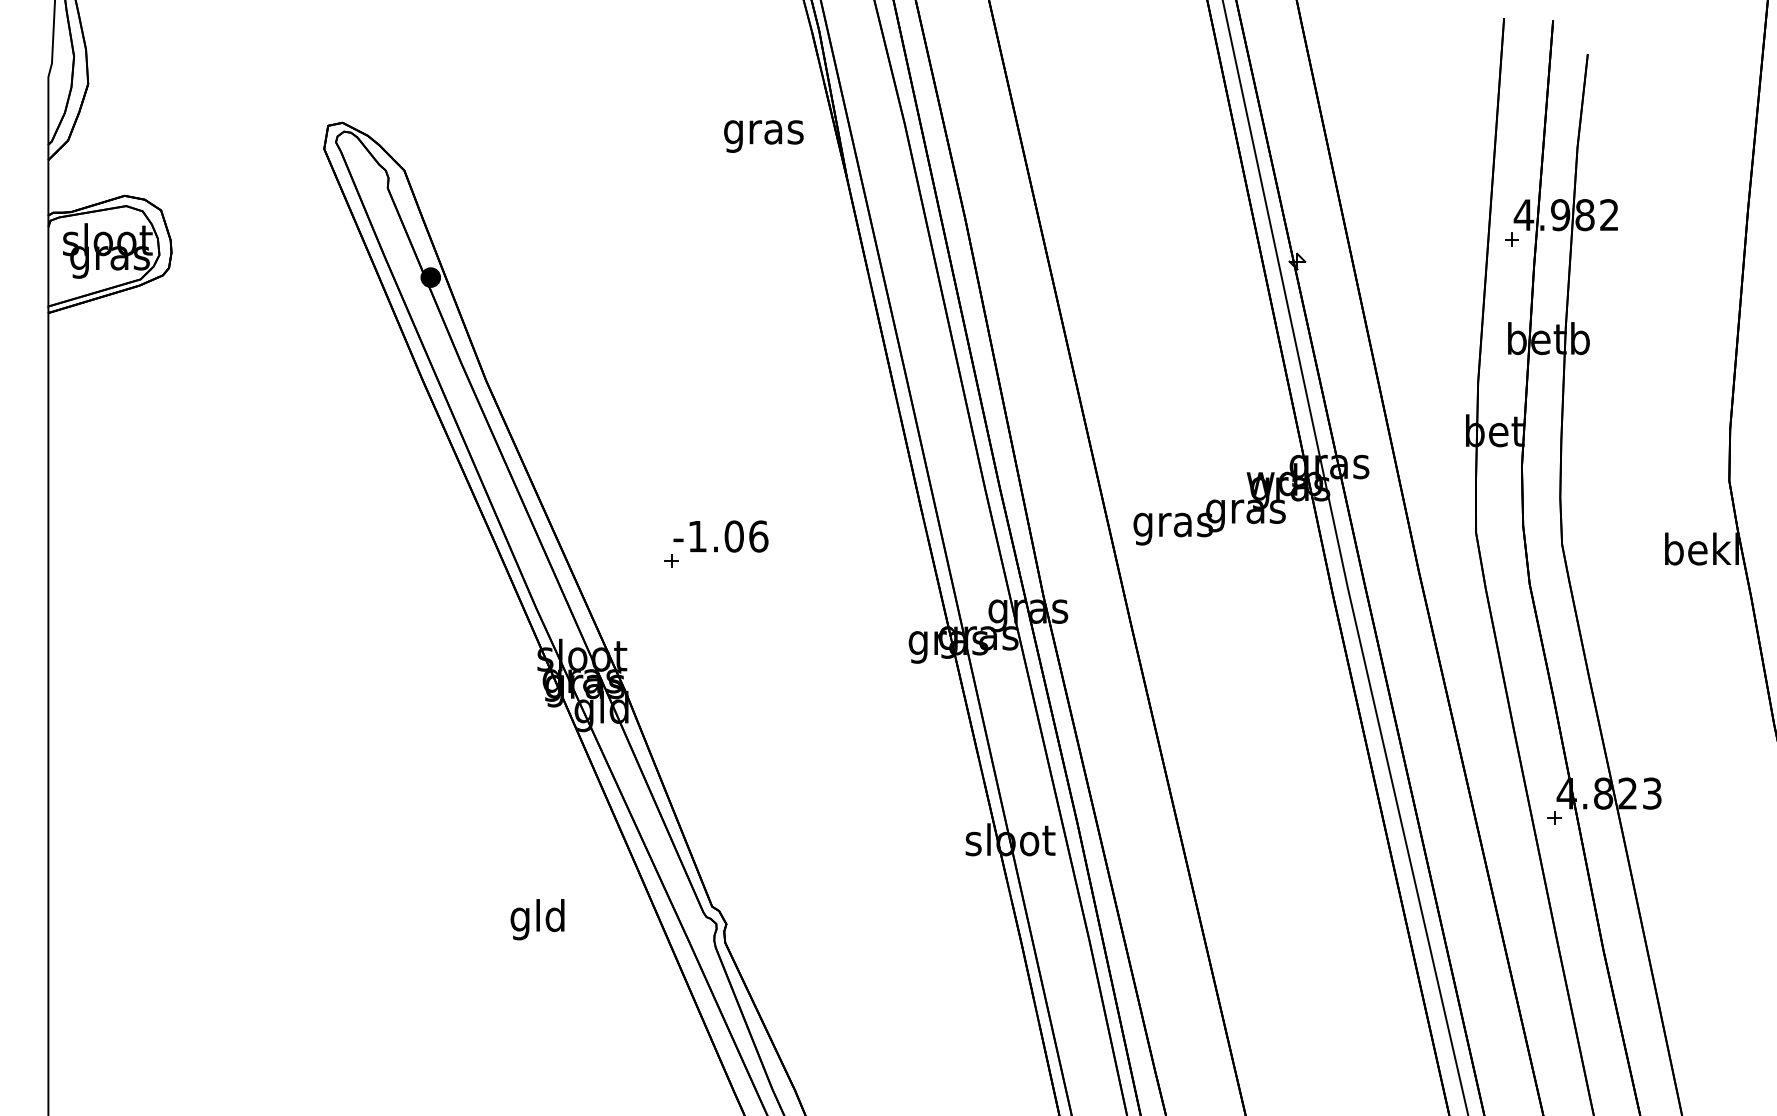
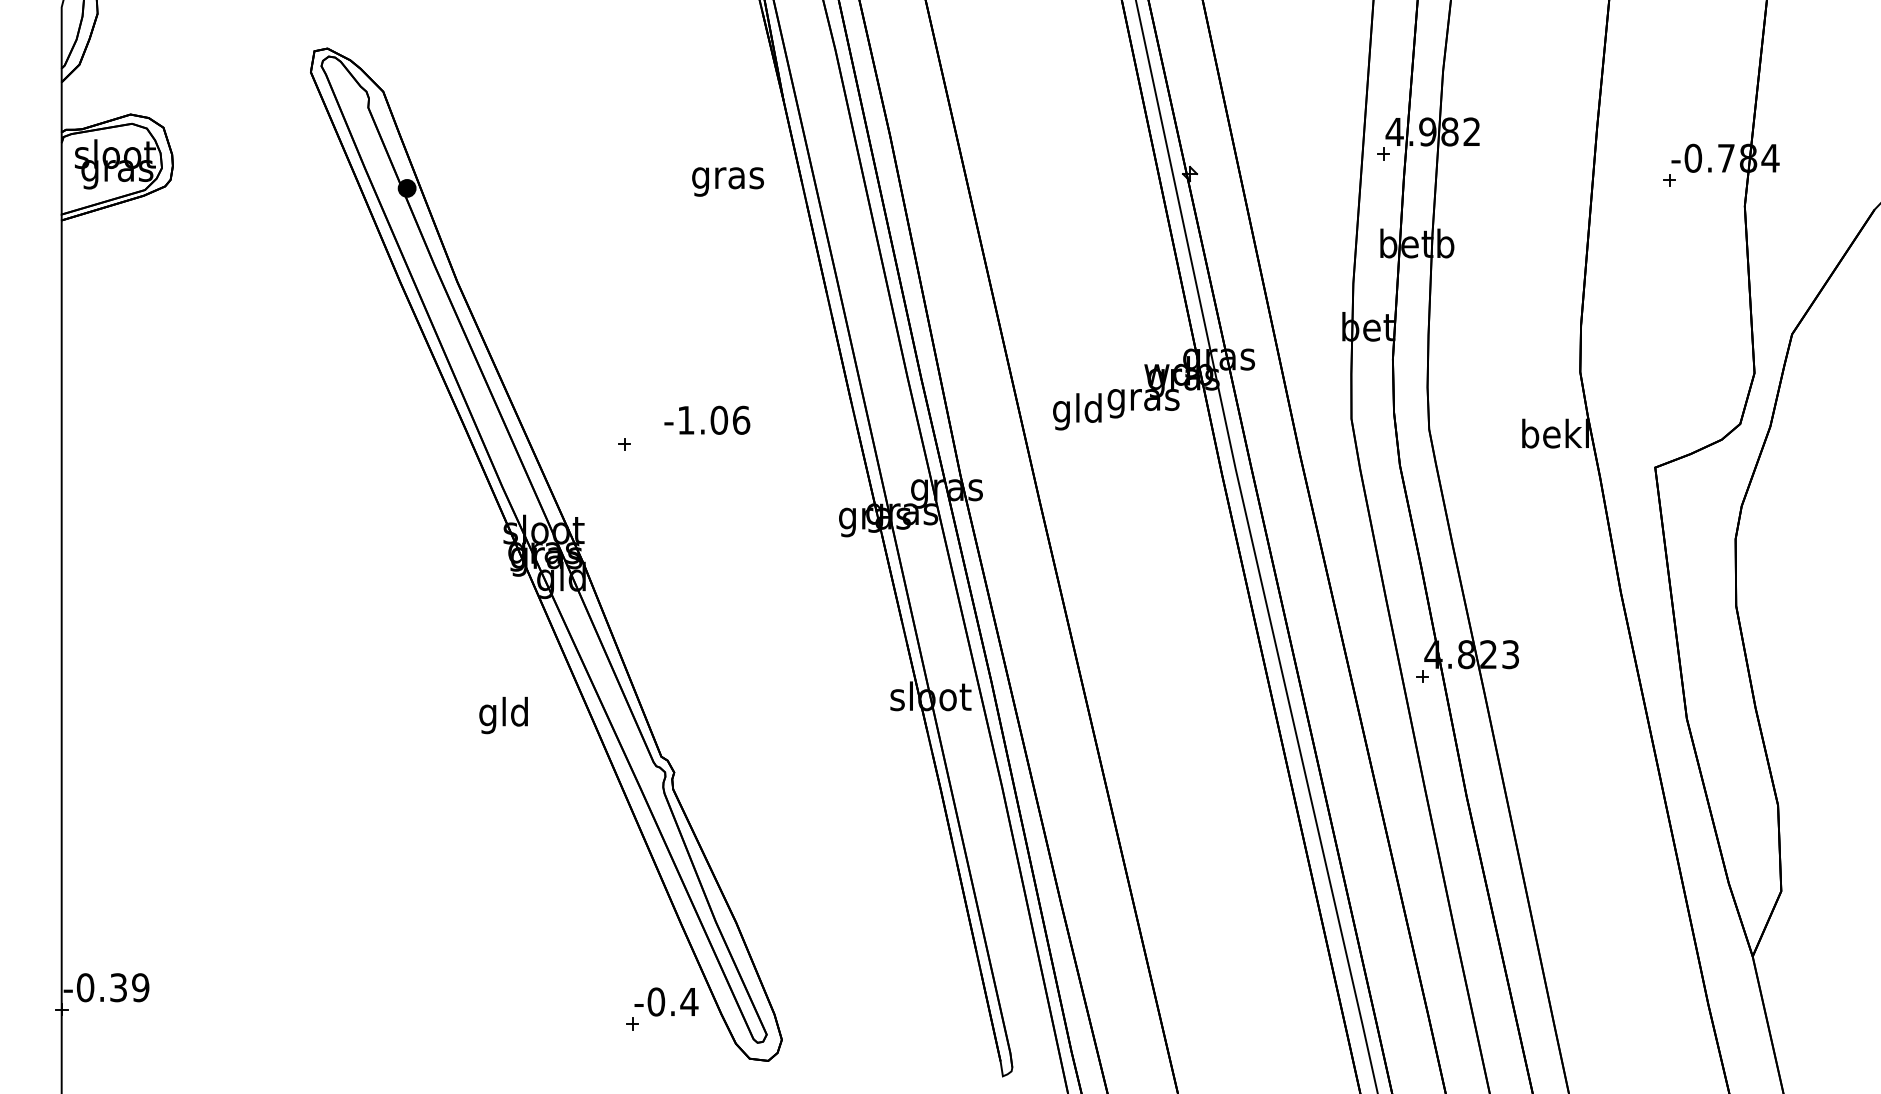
text: (763, 136) -> (727, 181), moved
text: (1172, 524) -> (1077, 411), gras -> gld
text: (721, 535) -> (707, 419), moved
text: (537, 919) -> (503, 715), moved

